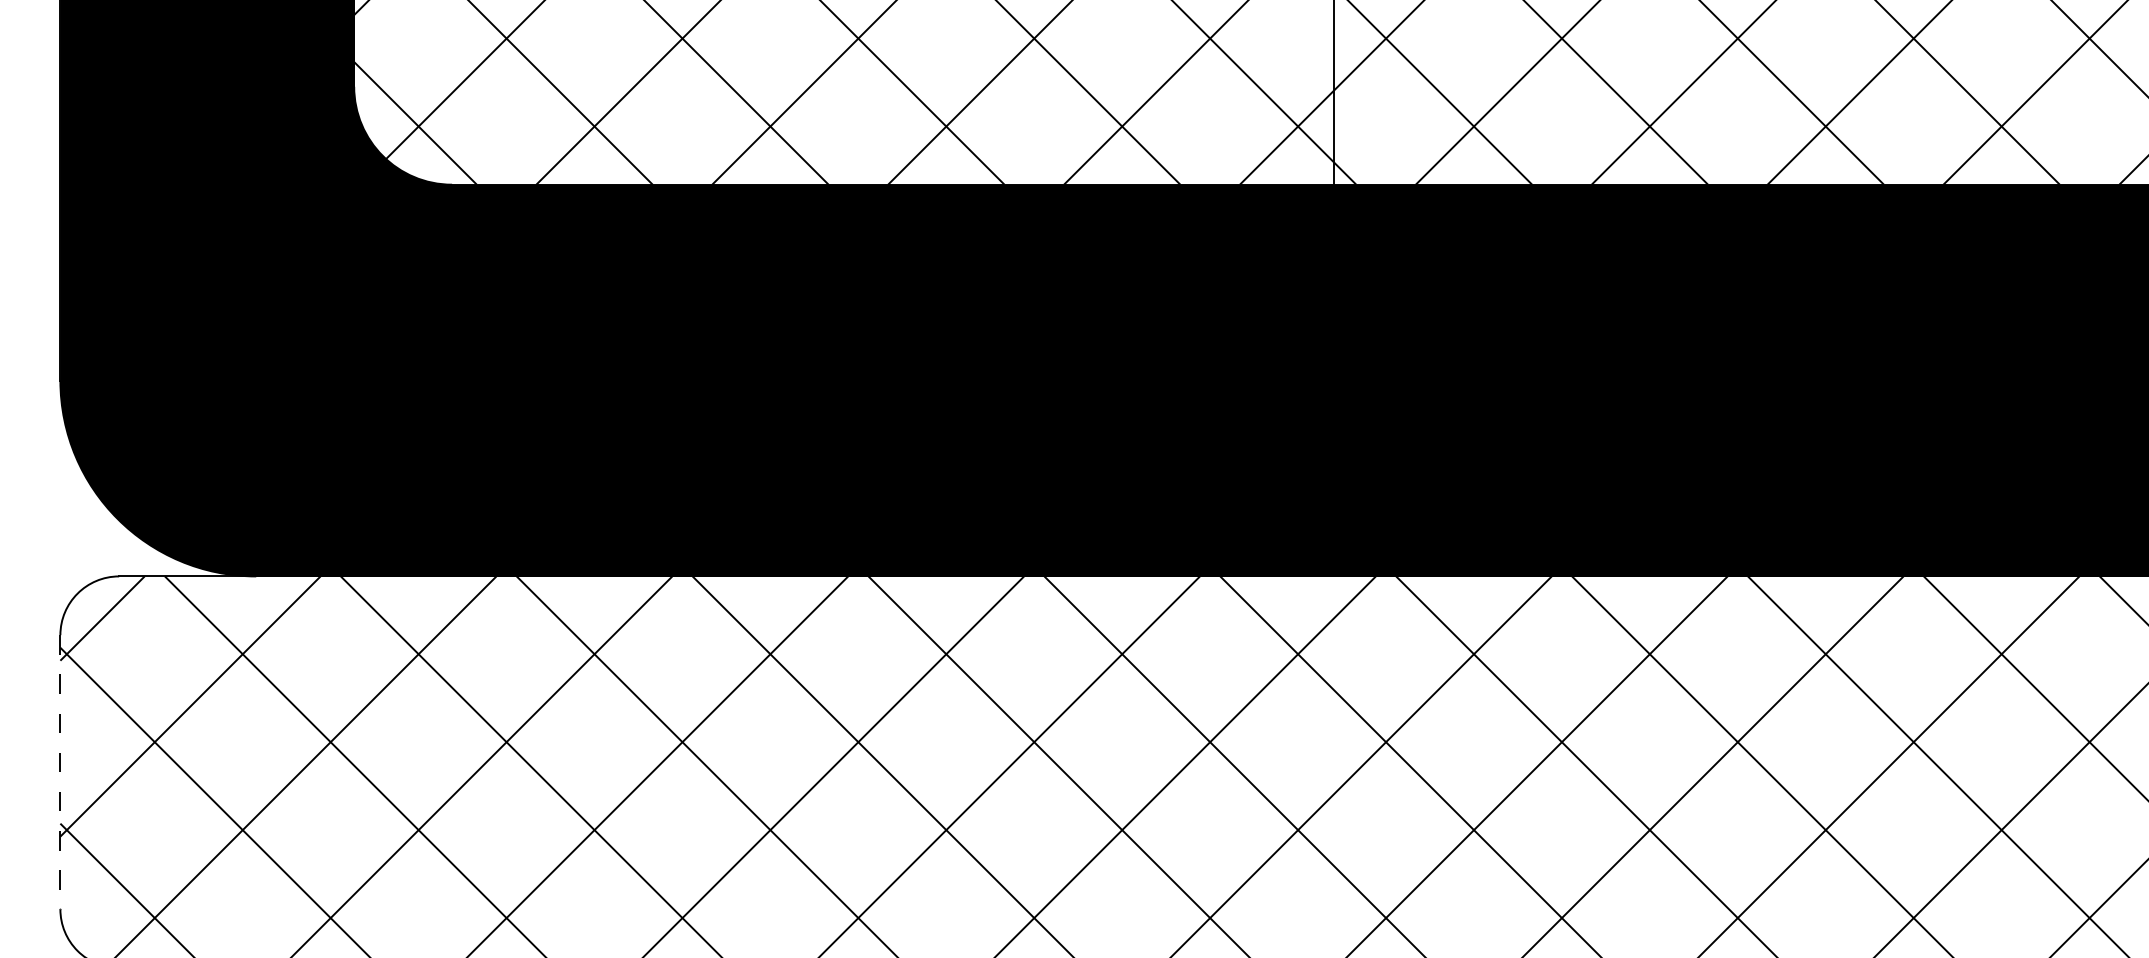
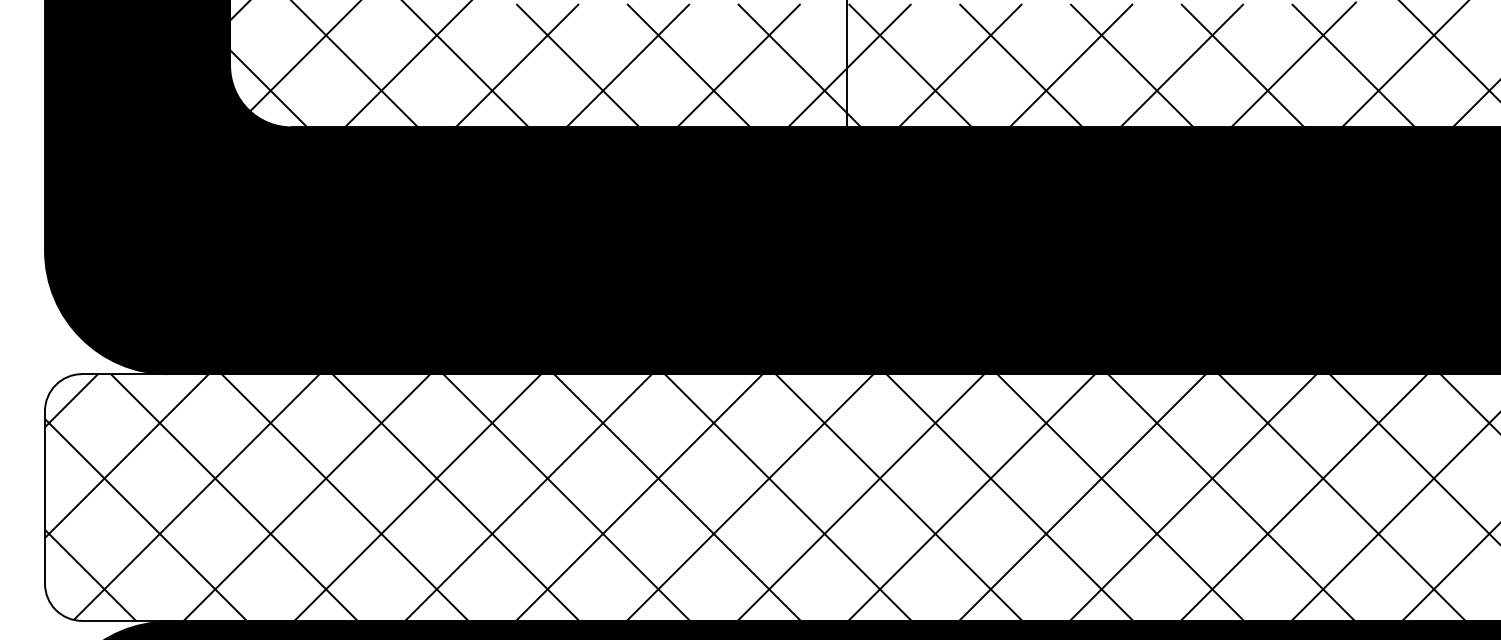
line: (61, 773) -> (45, 498), dashed -> solid

